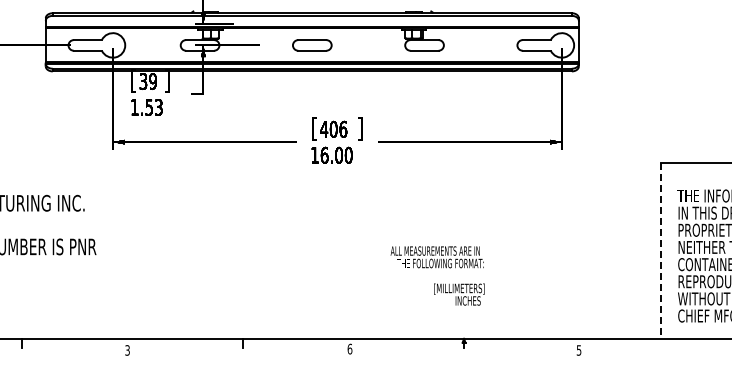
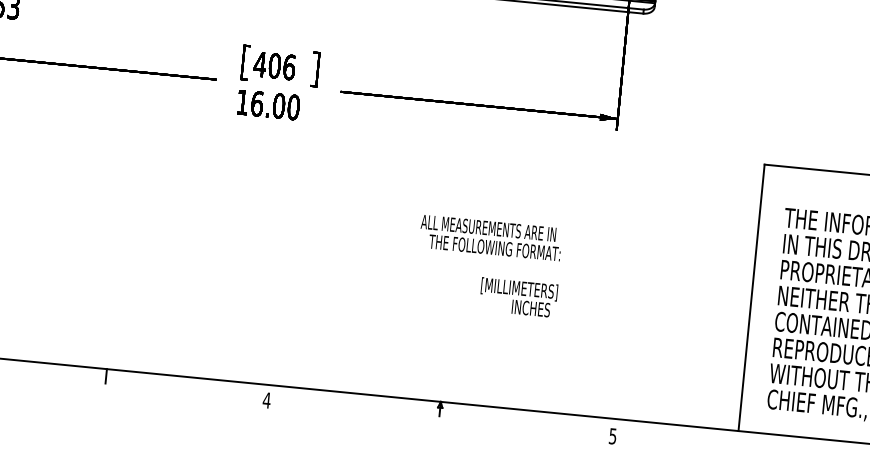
line: (661, 251) -> (752, 299), dashed -> solid
text: (437, 275) -> (488, 265), moved
text: (349, 348) -> (266, 399), 6 -> 4

